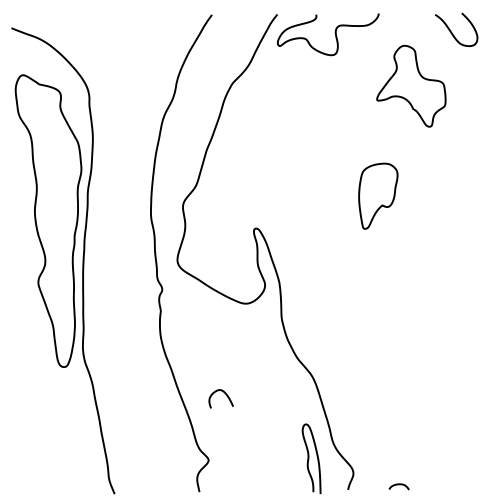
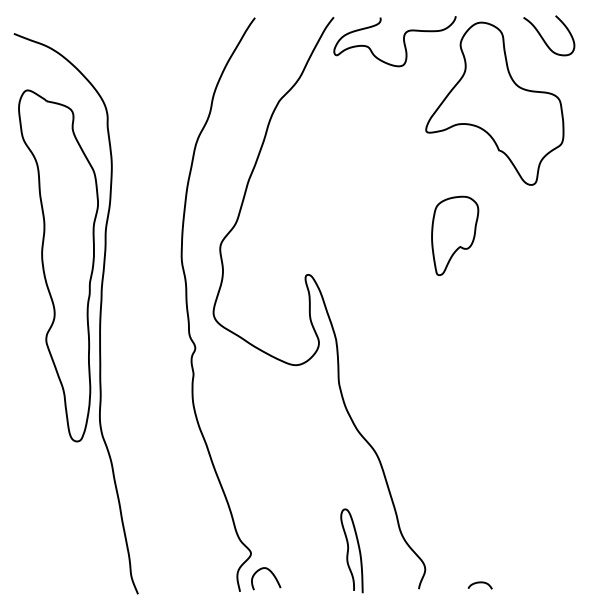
part: (411, 86) -> (494, 103), size x1.67
curve: (226, 396) -> (272, 575), moved
curve: (308, 458) -> (348, 550), moved

